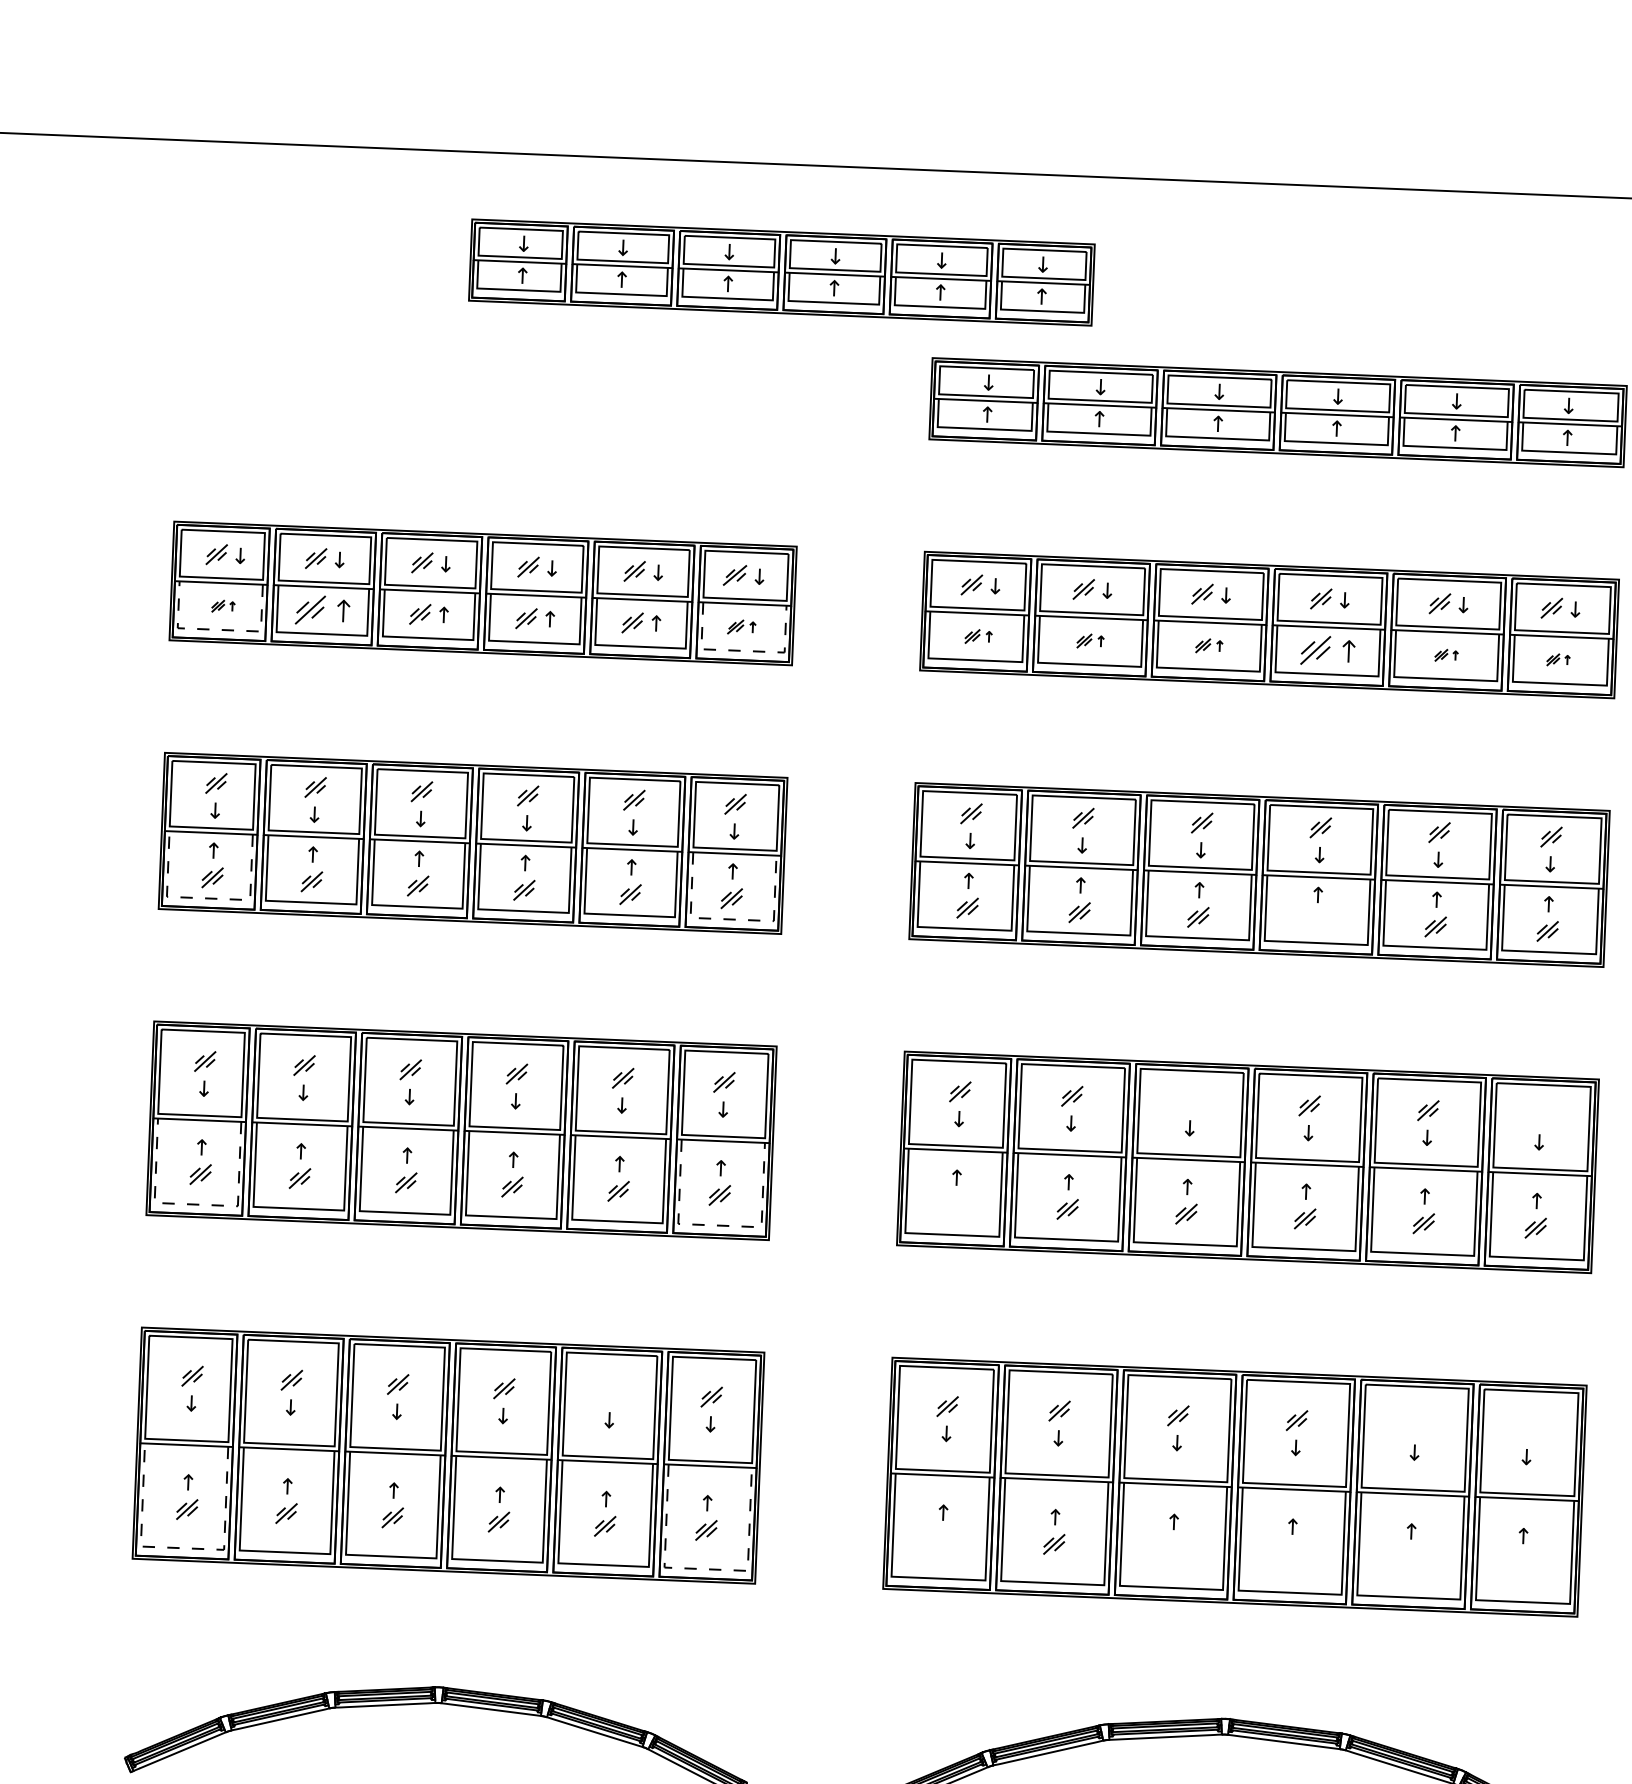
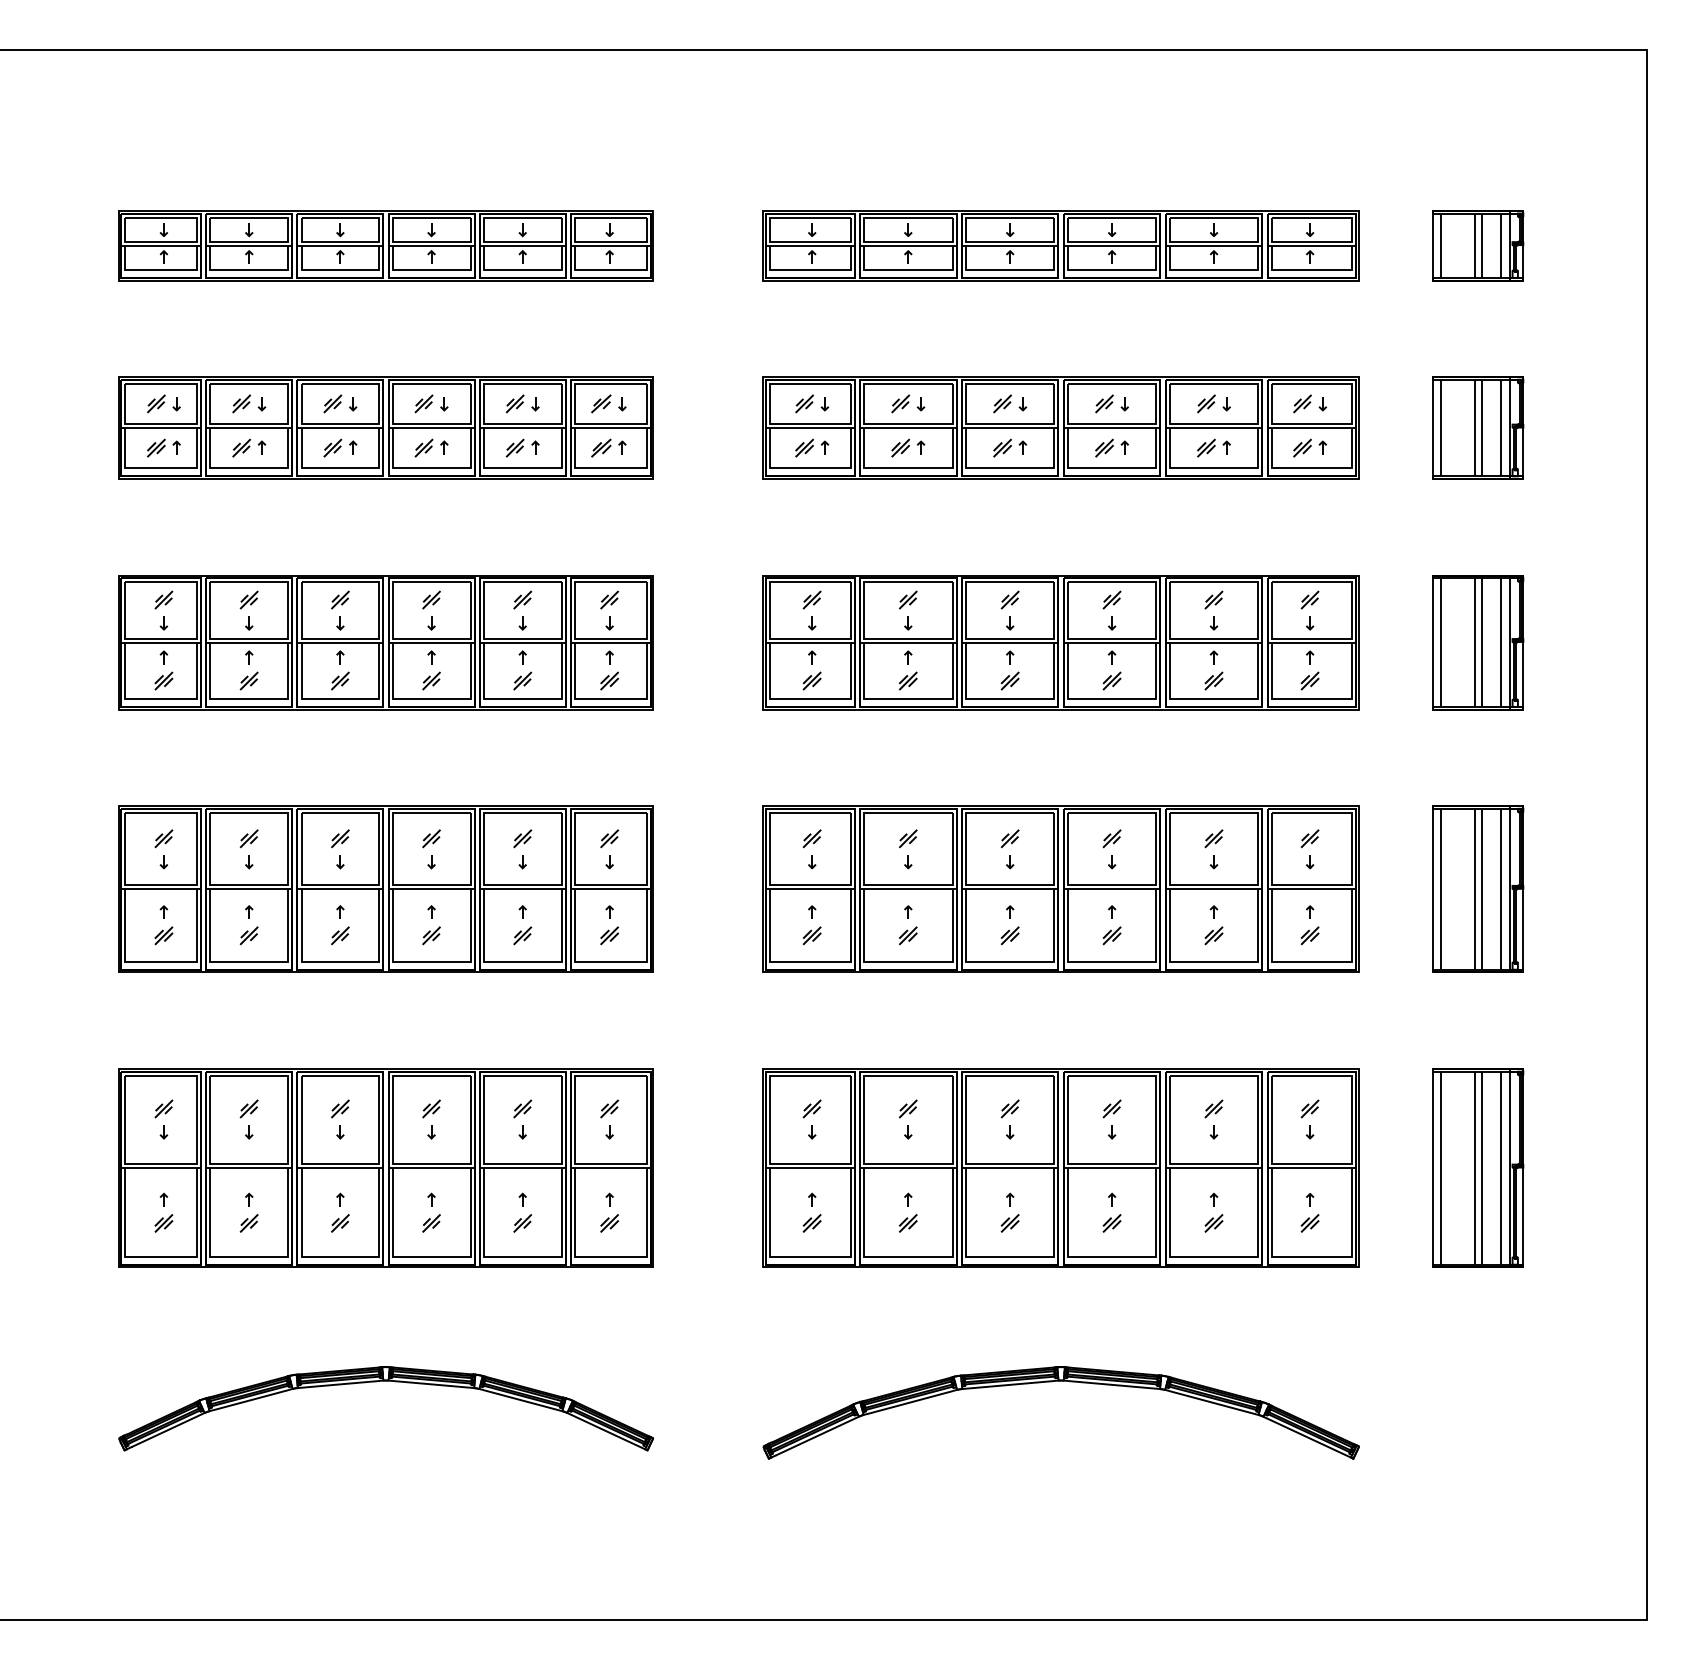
part: (781, 272) -> (385, 245), moved
part: (223, 605) -> (163, 447), size x1.67
part: (323, 609) -> (249, 447), size x0.71
part: (741, 626) -> (608, 447), size x1.43
line: (219, 630) -> (161, 468), dashed -> solid
part: (979, 636) -> (812, 447), size x1.43
part: (1090, 640) -> (908, 447), size x1.43
part: (1209, 645) -> (1010, 447), size x1.43
part: (1327, 650) -> (1111, 447), size x0.71
line: (742, 651) -> (610, 468), dashed -> solid
part: (1446, 654) -> (1213, 447), size x1.67
part: (1557, 659) -> (1309, 447), size x1.67
line: (208, 898) -> (161, 698), dashed -> solid
line: (731, 919) -> (610, 698), dashed -> solid
part: (1316, 921) -> (1111, 680), added
part: (1190, 1100) -> (1009, 838), added
part: (1539, 1114) -> (1309, 838), added
line: (196, 1204) -> (161, 961), dashed -> solid
part: (955, 1204) -> (811, 935), added
line: (719, 1225) -> (610, 961), dashed -> solid
part: (610, 1392) -> (522, 1108), added
part: (1415, 1424) -> (1213, 1108), added
part: (1527, 1429) -> (1309, 1108), added
part: (941, 1539) -> (811, 1223), added
line: (182, 1548) -> (161, 1256), dashed -> solid
part: (1172, 1549) -> (1009, 1223), added
part: (1291, 1554) -> (1111, 1223), added
part: (1409, 1558) -> (1213, 1223), added
part: (1521, 1563) -> (1309, 1223), added
line: (705, 1569) -> (610, 1256), dashed -> solid

